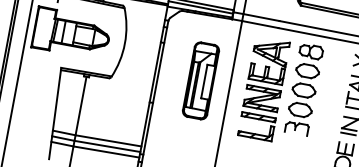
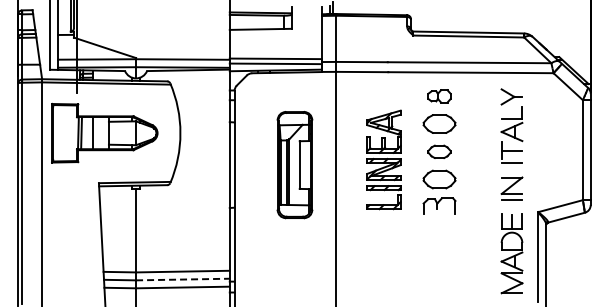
part: (311, 51) -> (439, 96), size x0.7
part: (263, 88) -> (383, 159), size x0.7
part: (304, 90) -> (439, 151), size x0.7
line: (107, 146) -> (182, 279), solid -> dashed

